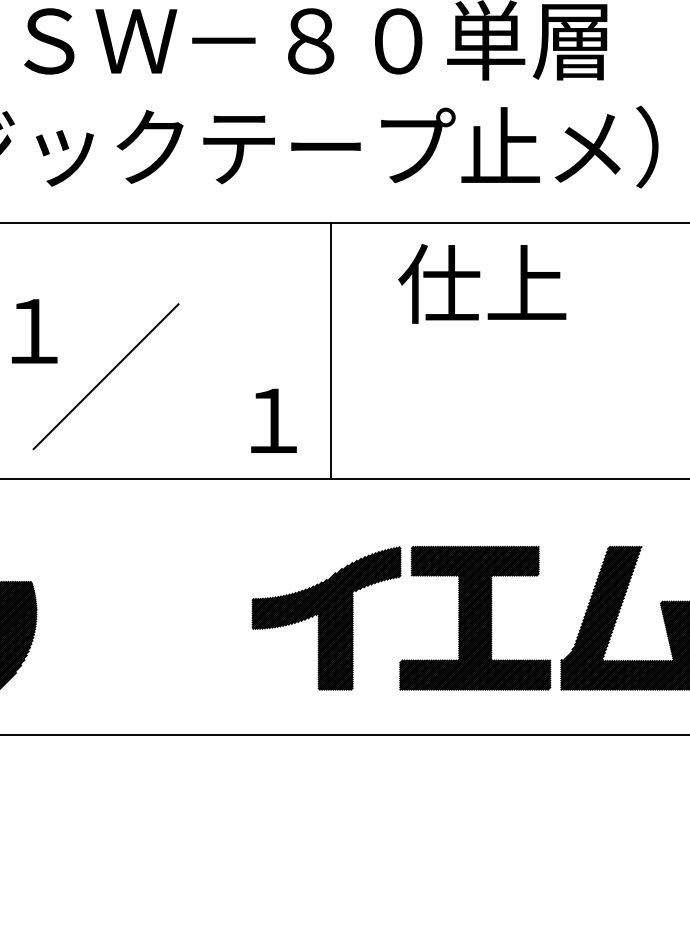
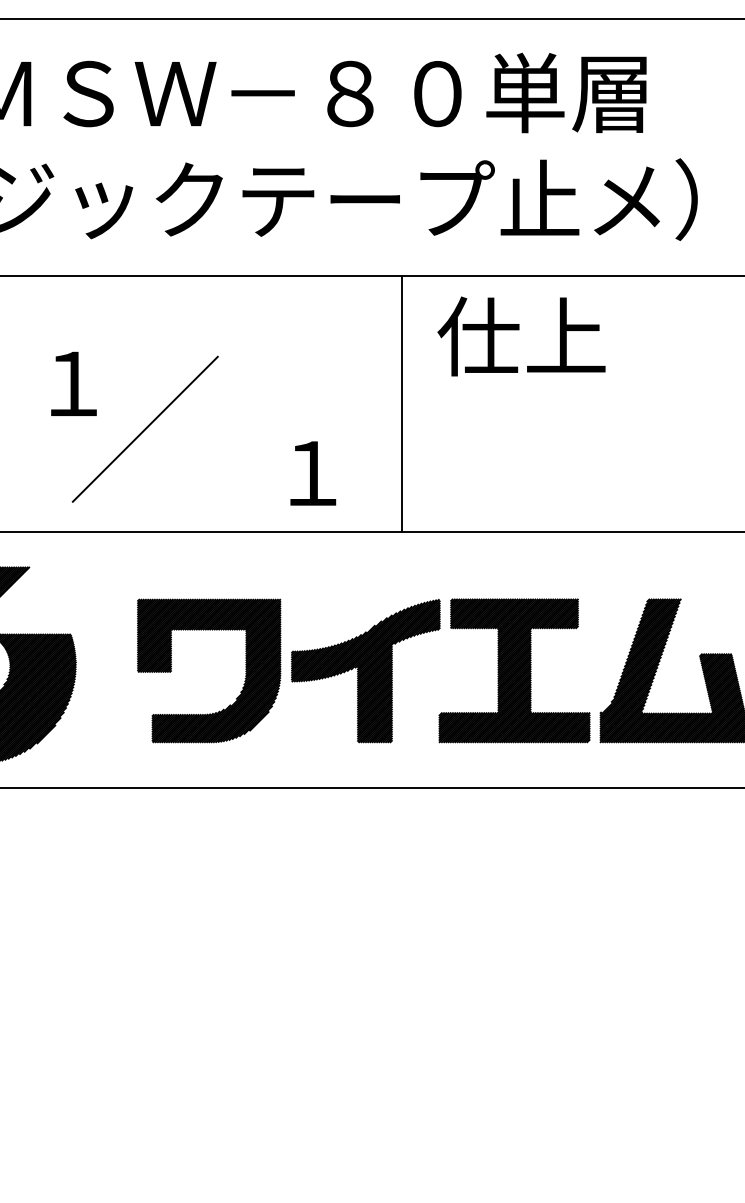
line: (331, 350) -> (401, 403), moved
part: (205, 625) -> (244, 678), added

